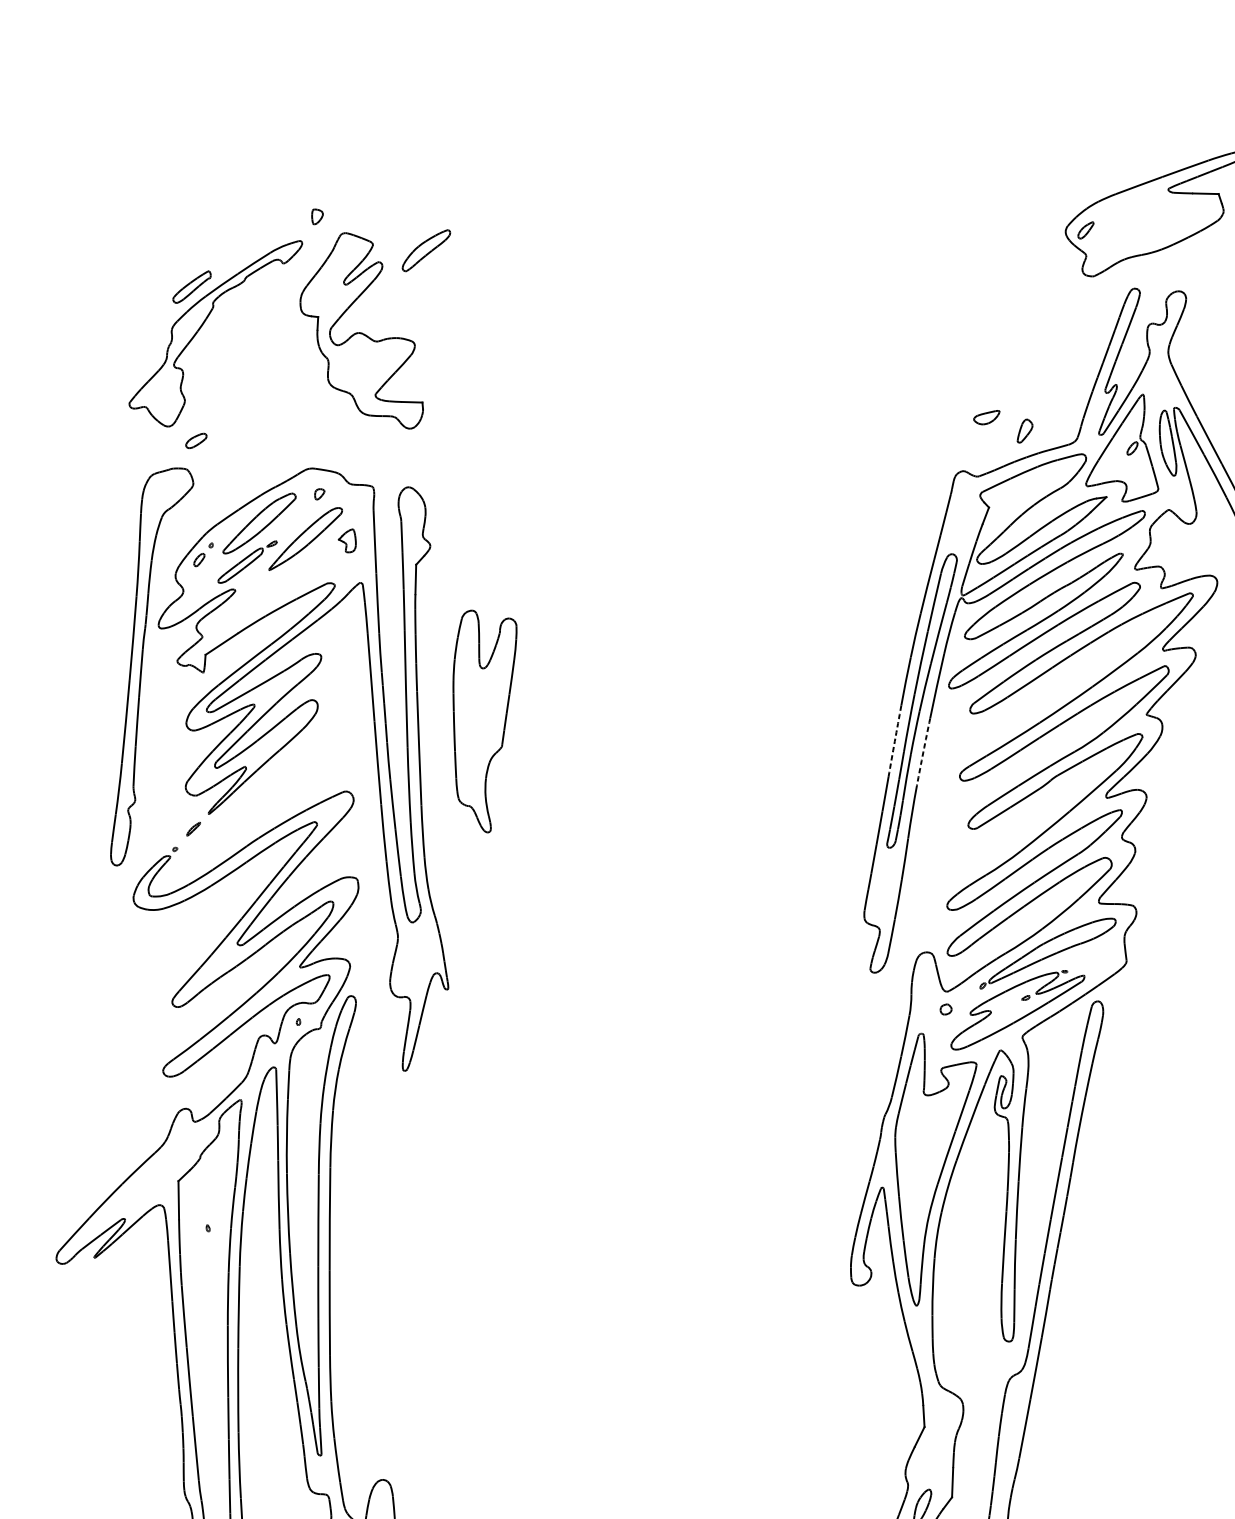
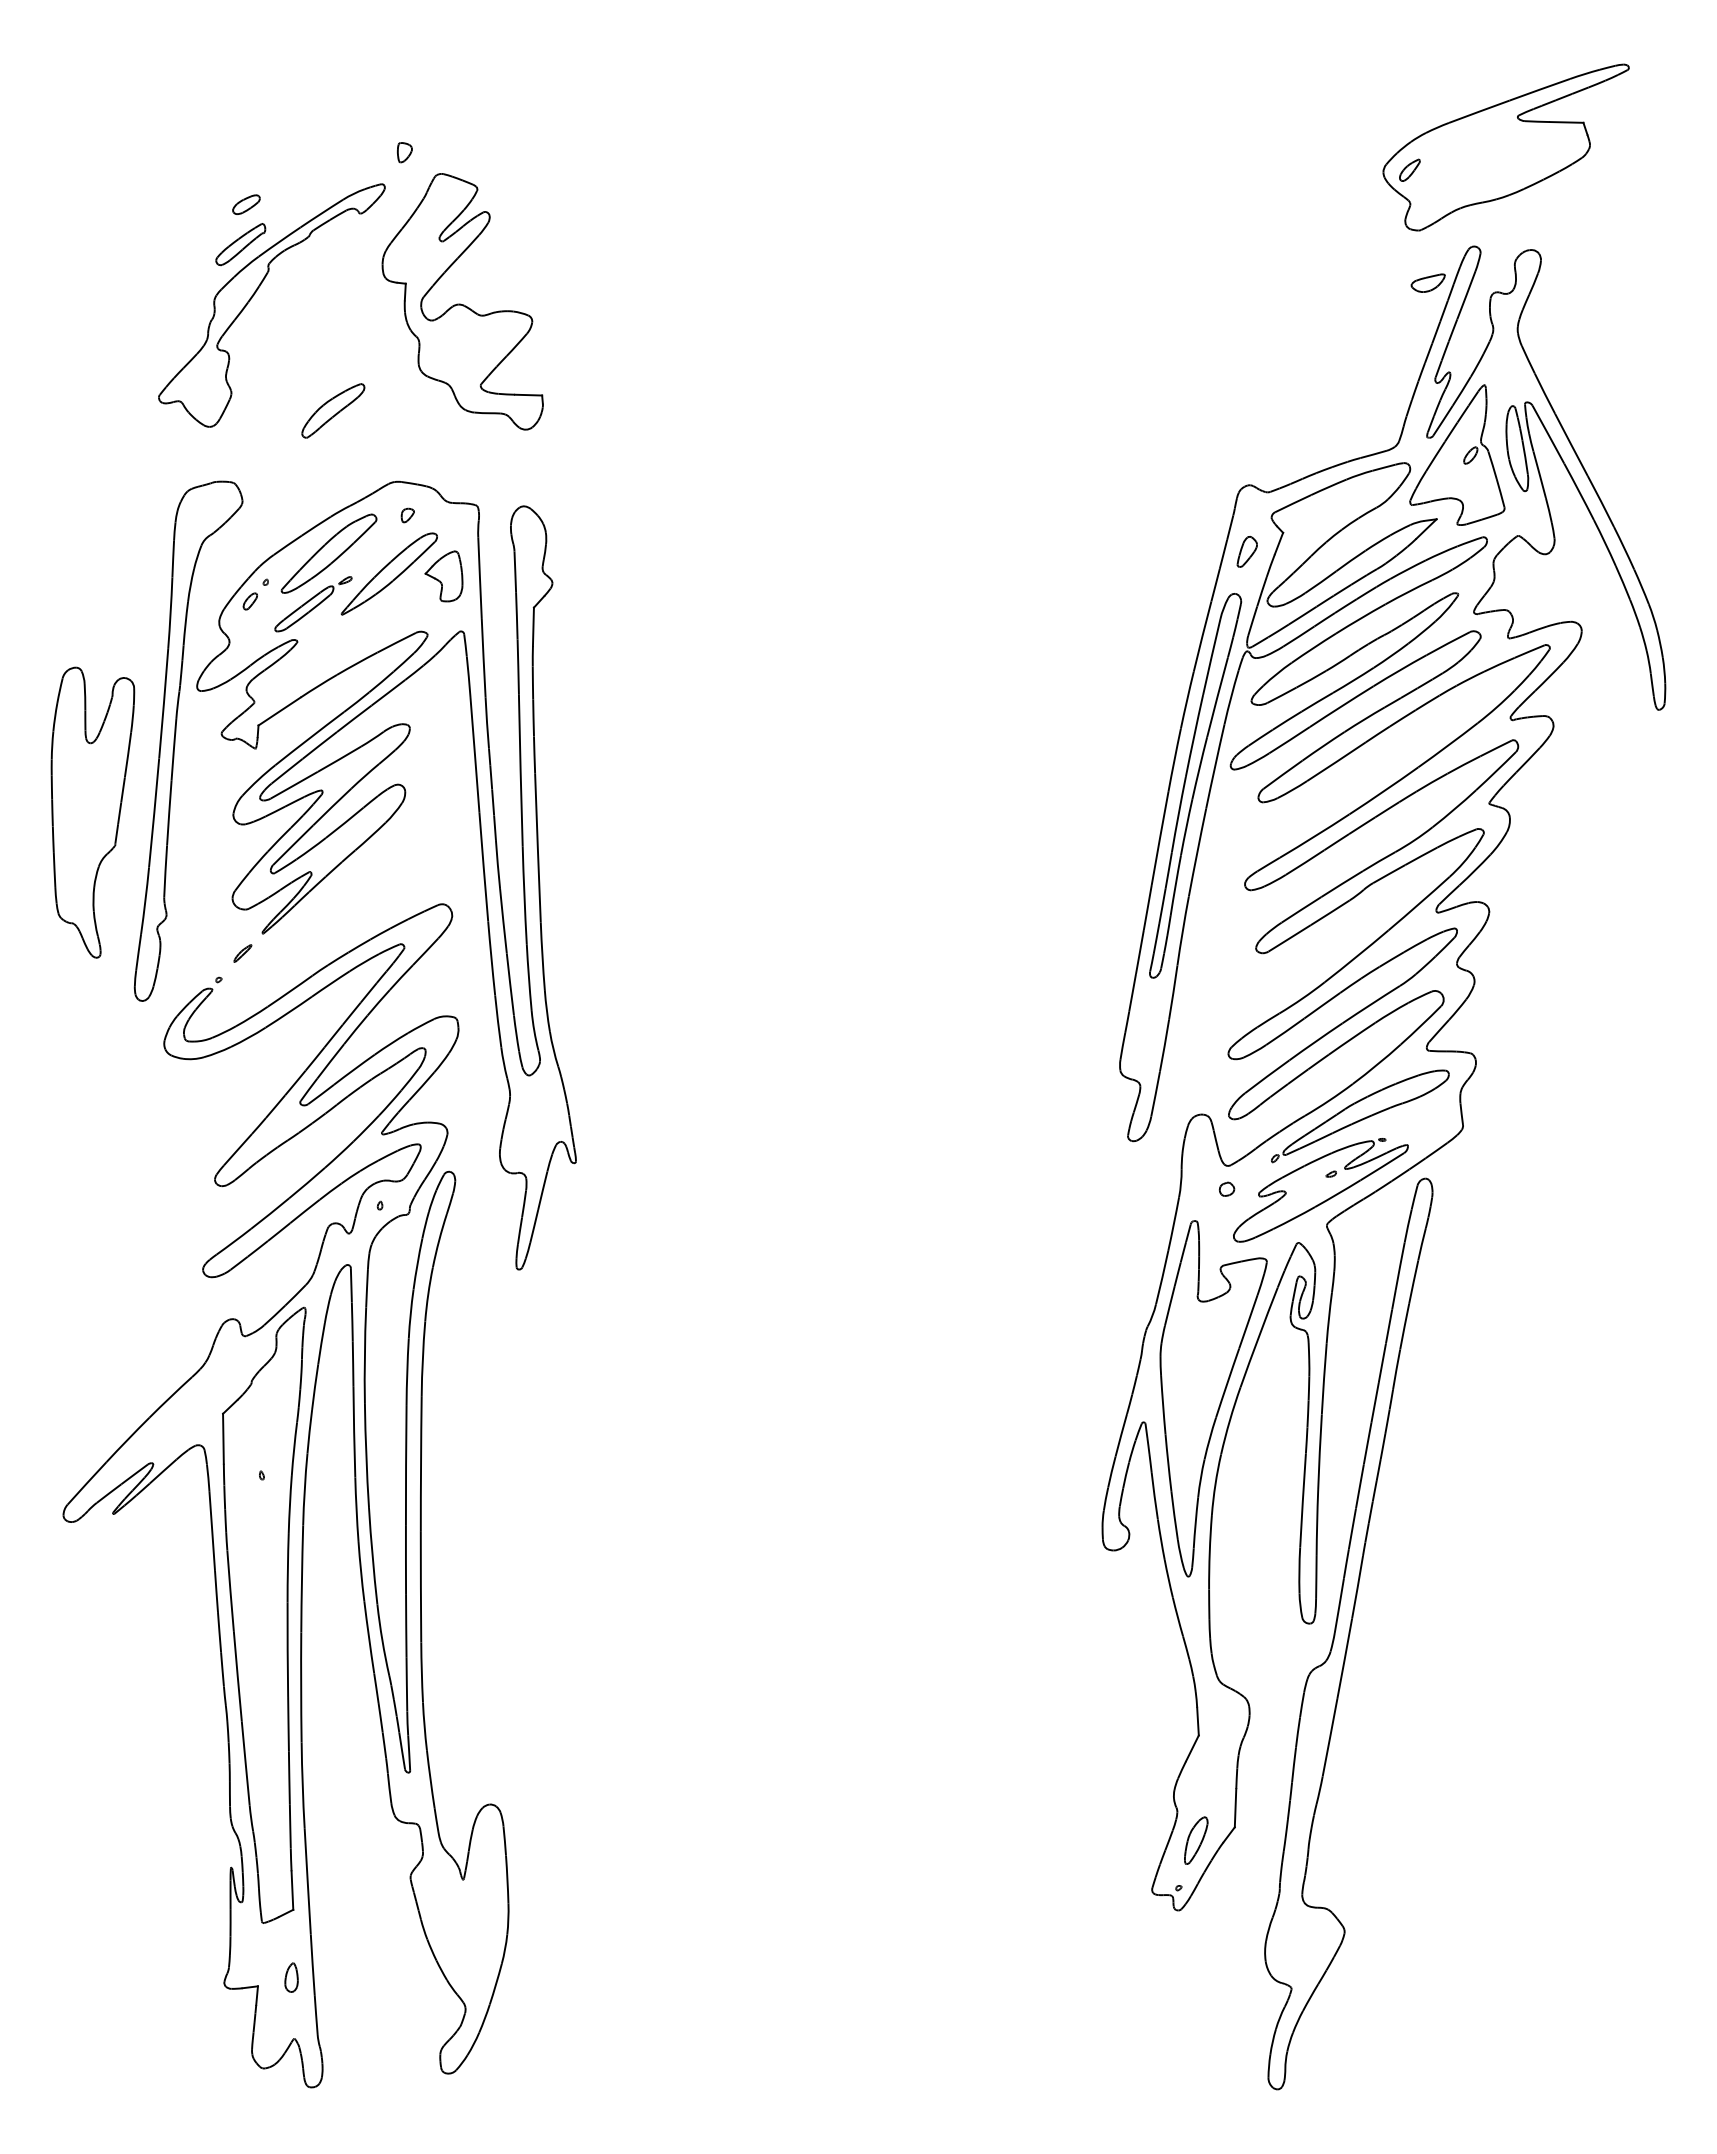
part: (426, 250) -> (333, 410), moved
part: (986, 417) -> (1427, 282), moved
part: (1024, 430) -> (1246, 551), moved
part: (196, 440) -> (246, 204), moved
part: (347, 540) -> (443, 576), size x1.67
part: (484, 721) -> (92, 812), moved
arc: (895, 741) -> (1160, 838), dashed -> solid
arc: (923, 751) -> (1197, 852), dashed -> solid

